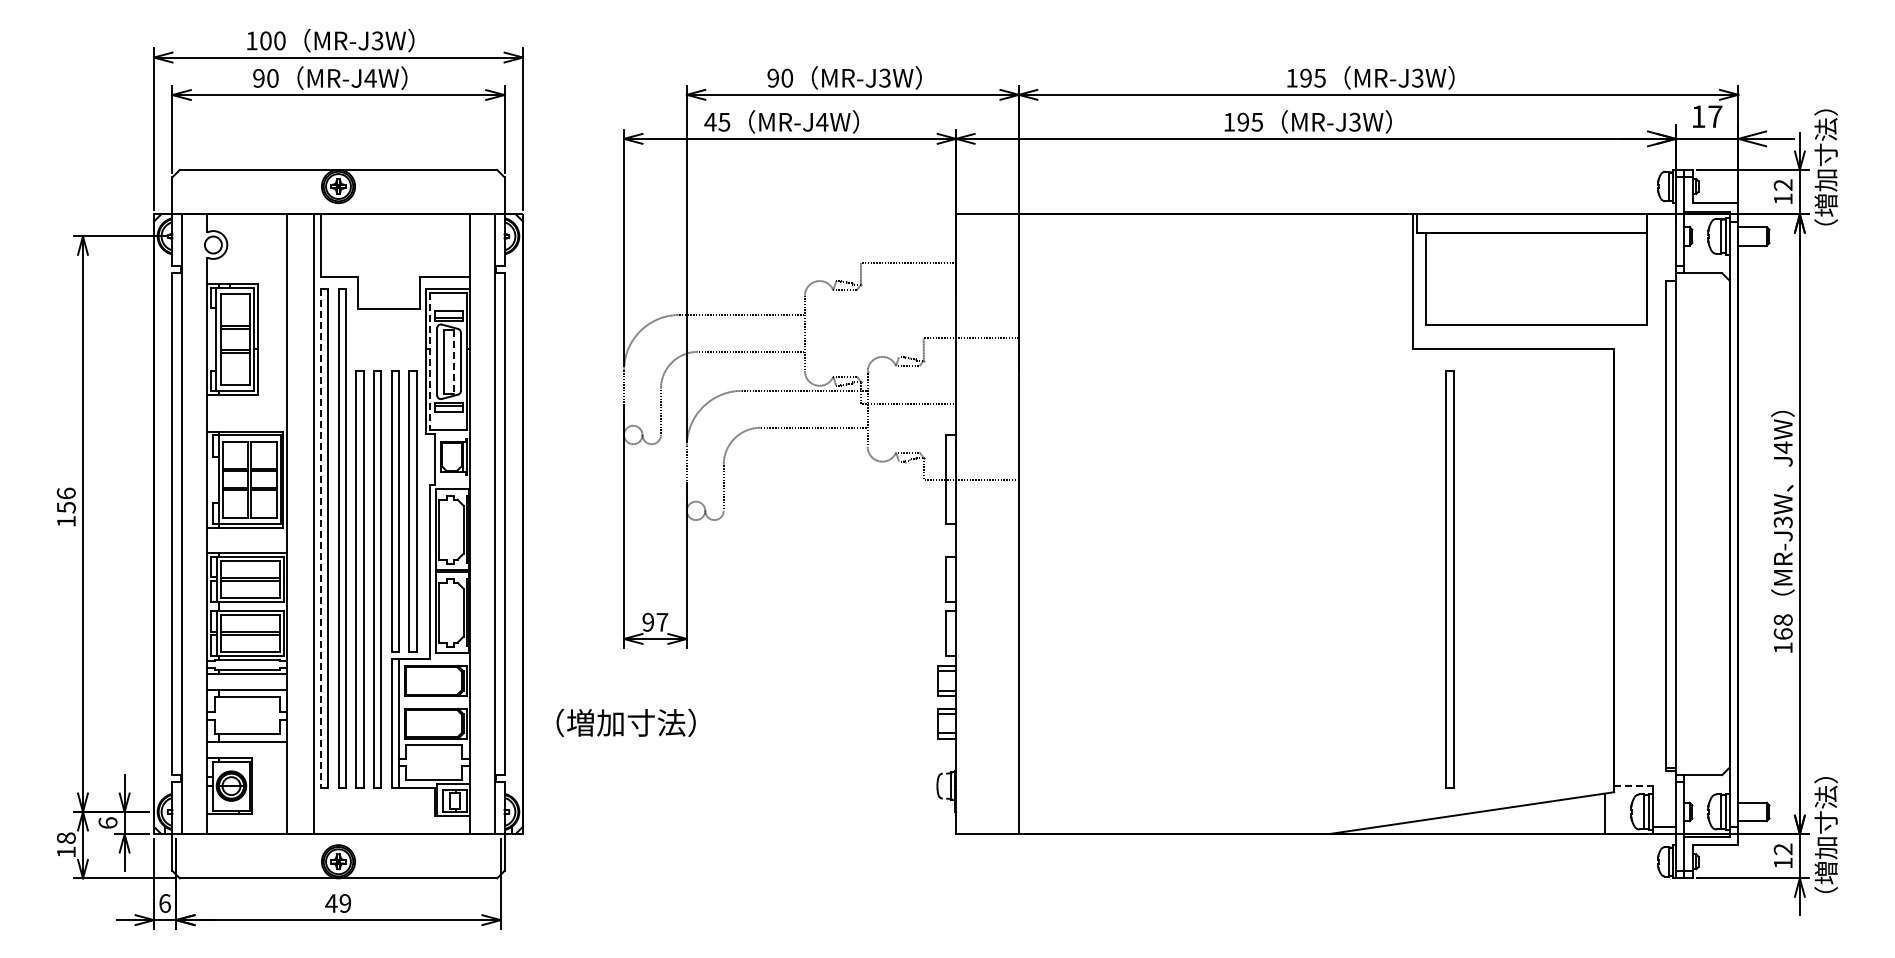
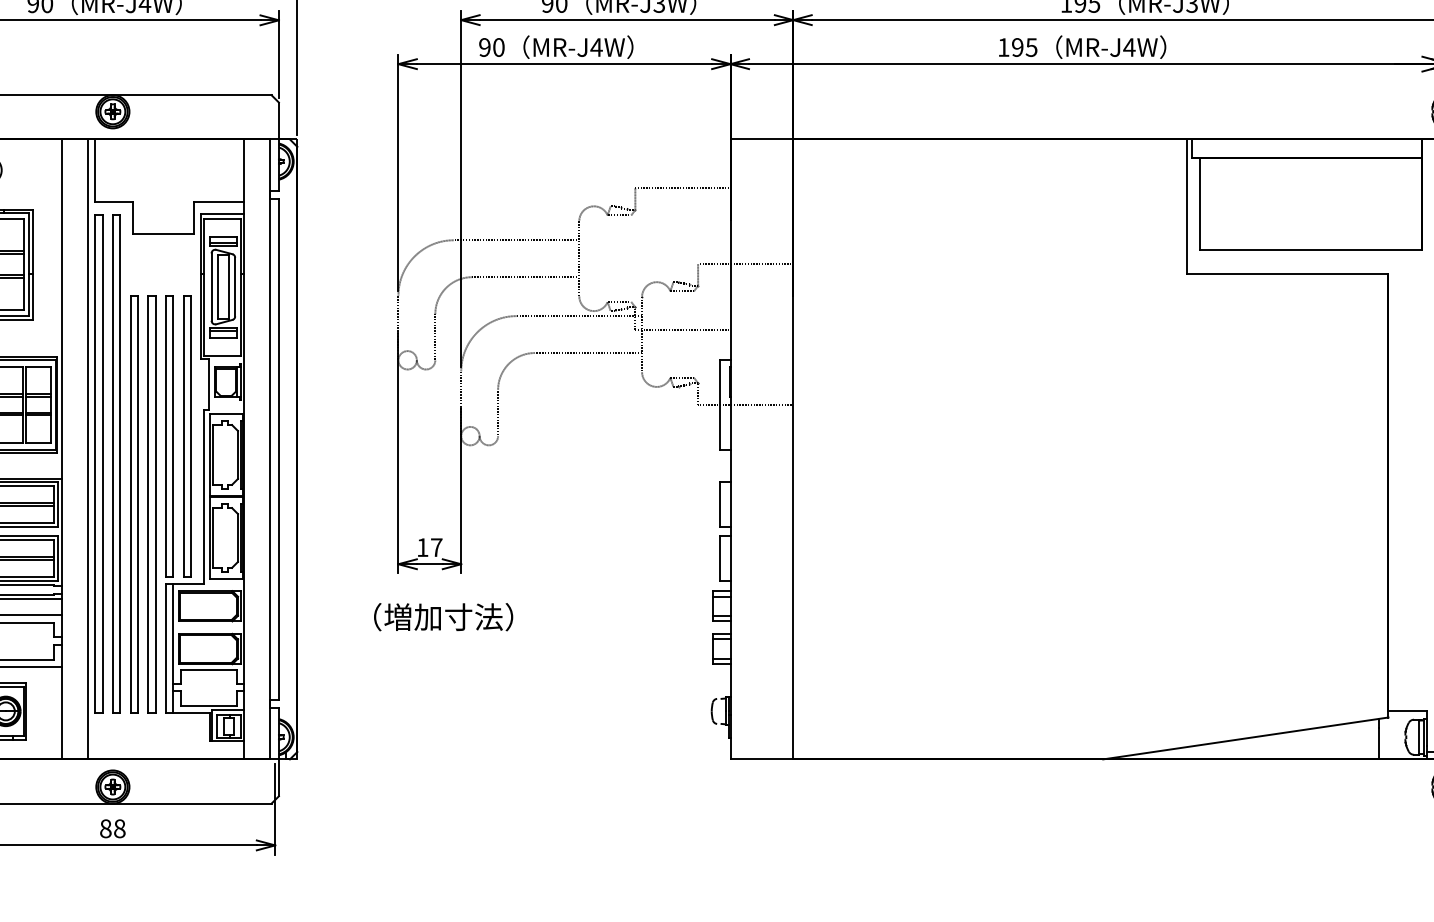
text: (717, 121) -> (491, 46), 45 -> 90
text: (1354, 121) -> (1128, 46), MR-J3W -> MR-J4W
line: (430, 361) -> (204, 286), dashed -> solid
line: (454, 361) -> (228, 286), dashed -> solid
line: (320, 539) -> (94, 464), dashed -> solid
part: (1449, 579) -> (1223, 504), removed
text: (647, 621) -> (421, 546), 97 -> 17
text: (625, 722) -> (442, 616), moved
line: (1633, 786) -> (1407, 711), dashed -> solid
text: (338, 903) -> (112, 828), 49 -> 88

